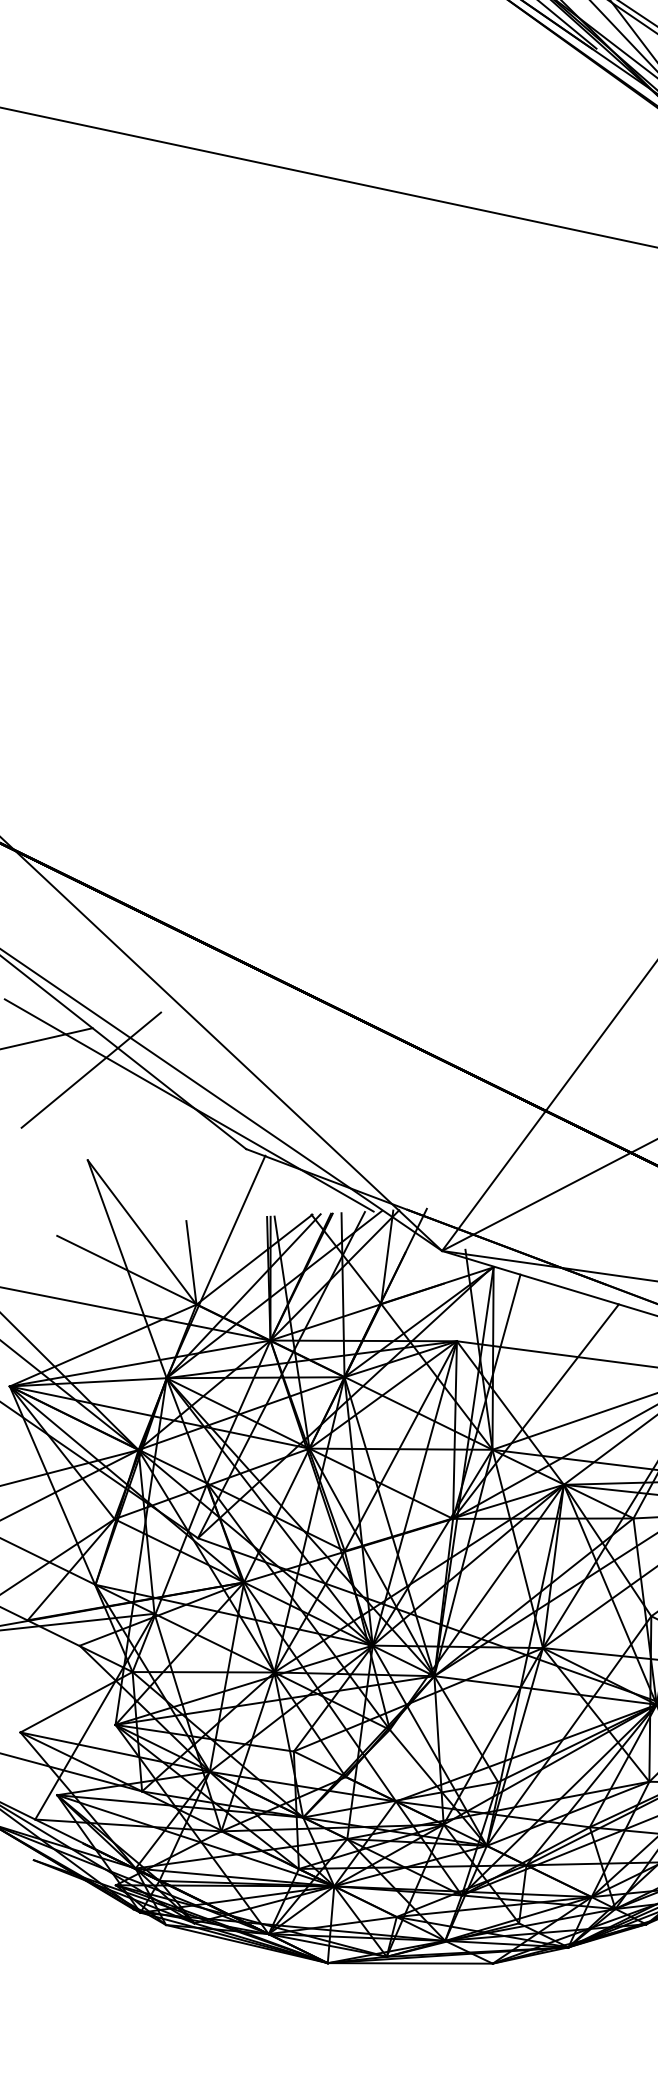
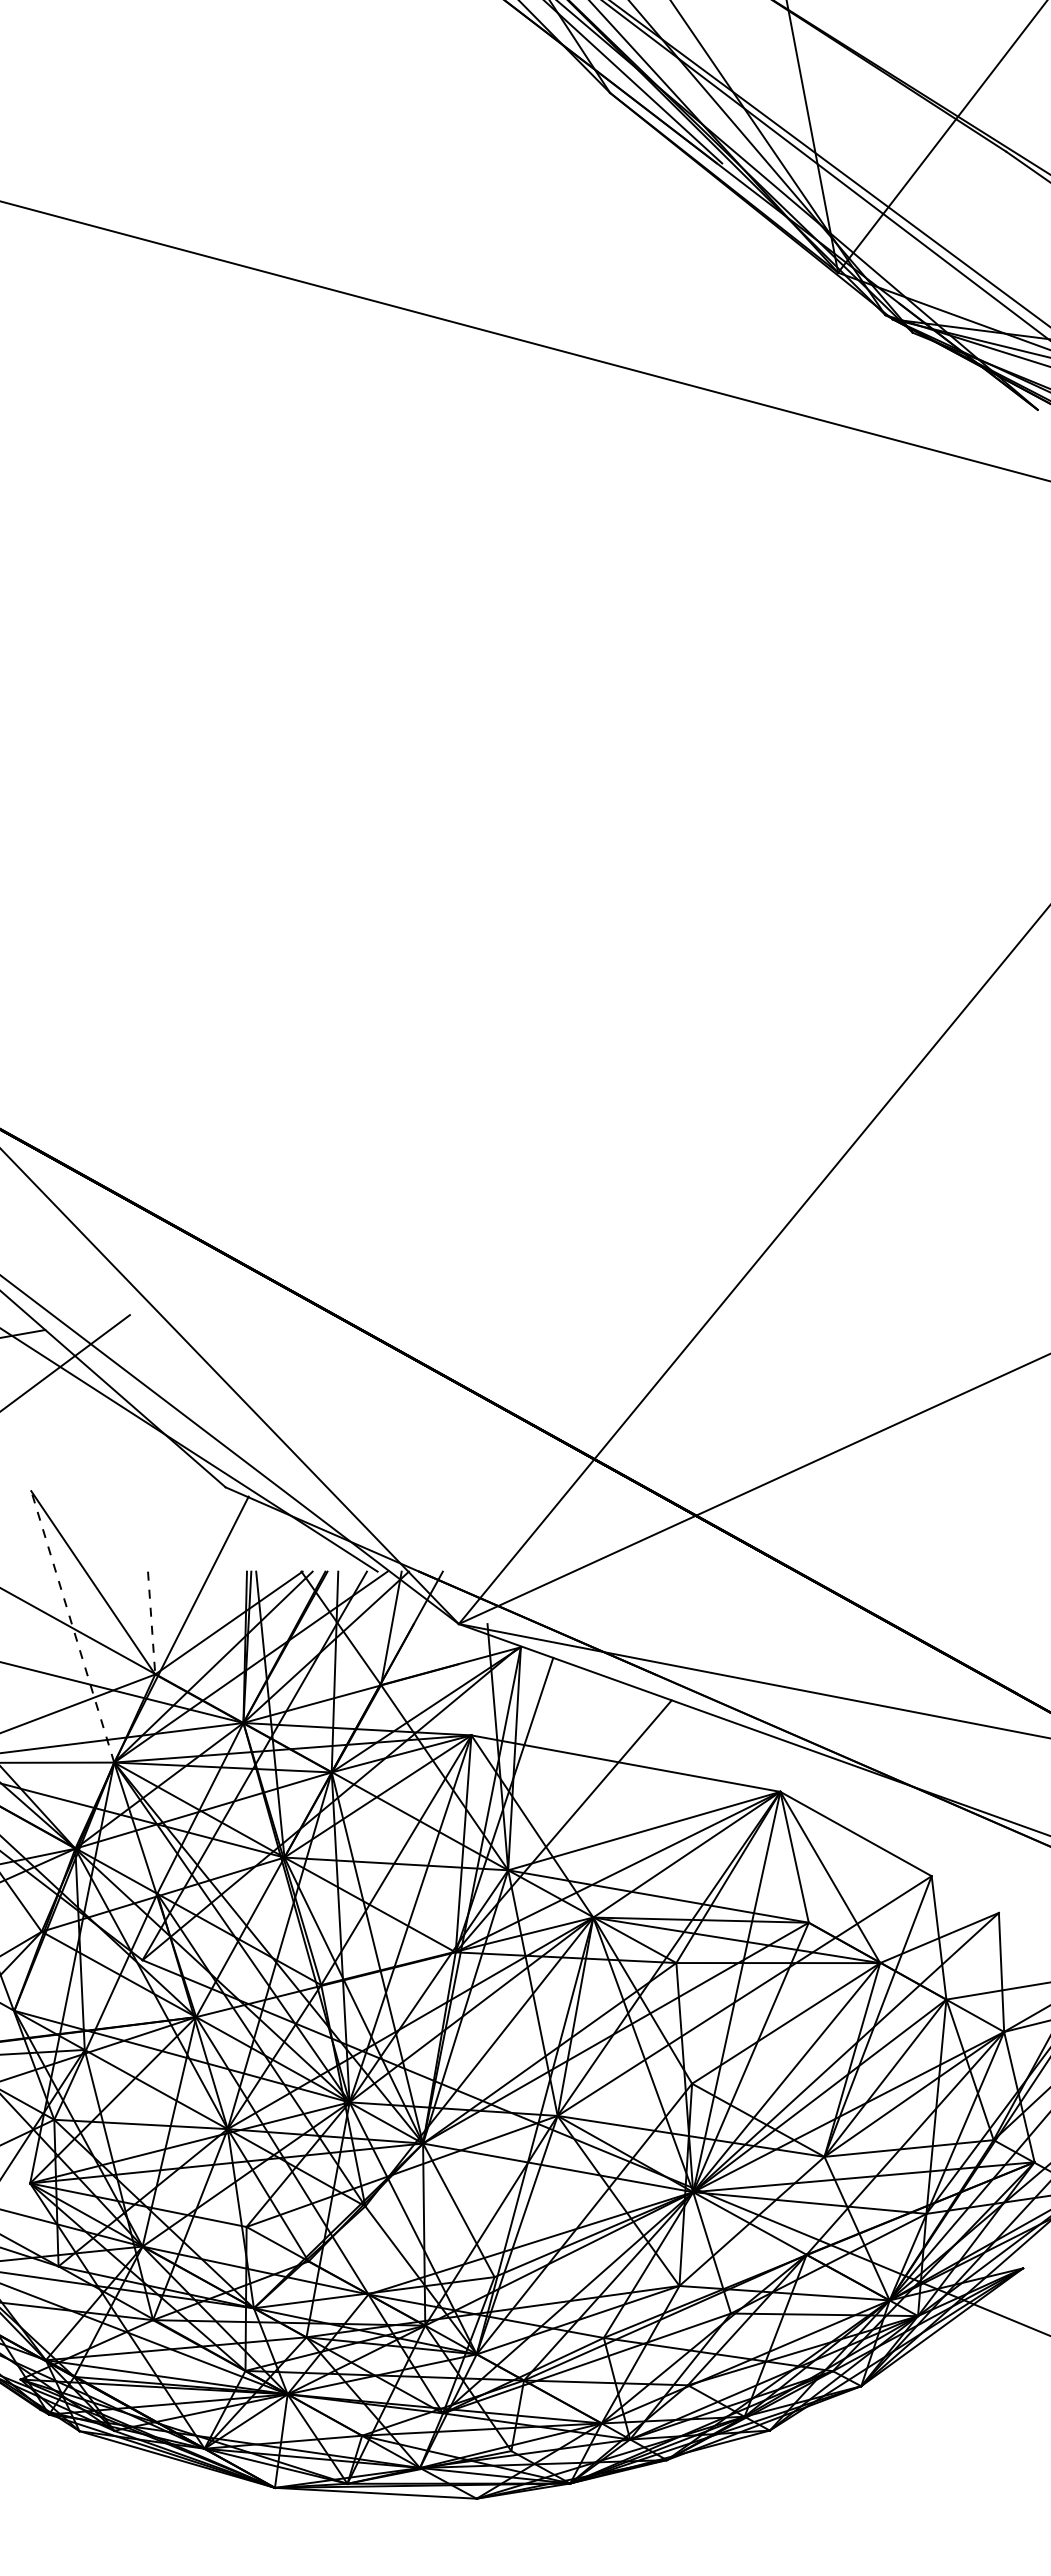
line: (191, 1263) -> (151, 1623), solid -> dashed
line: (127, 1268) -> (72, 1626), solid -> dashed

